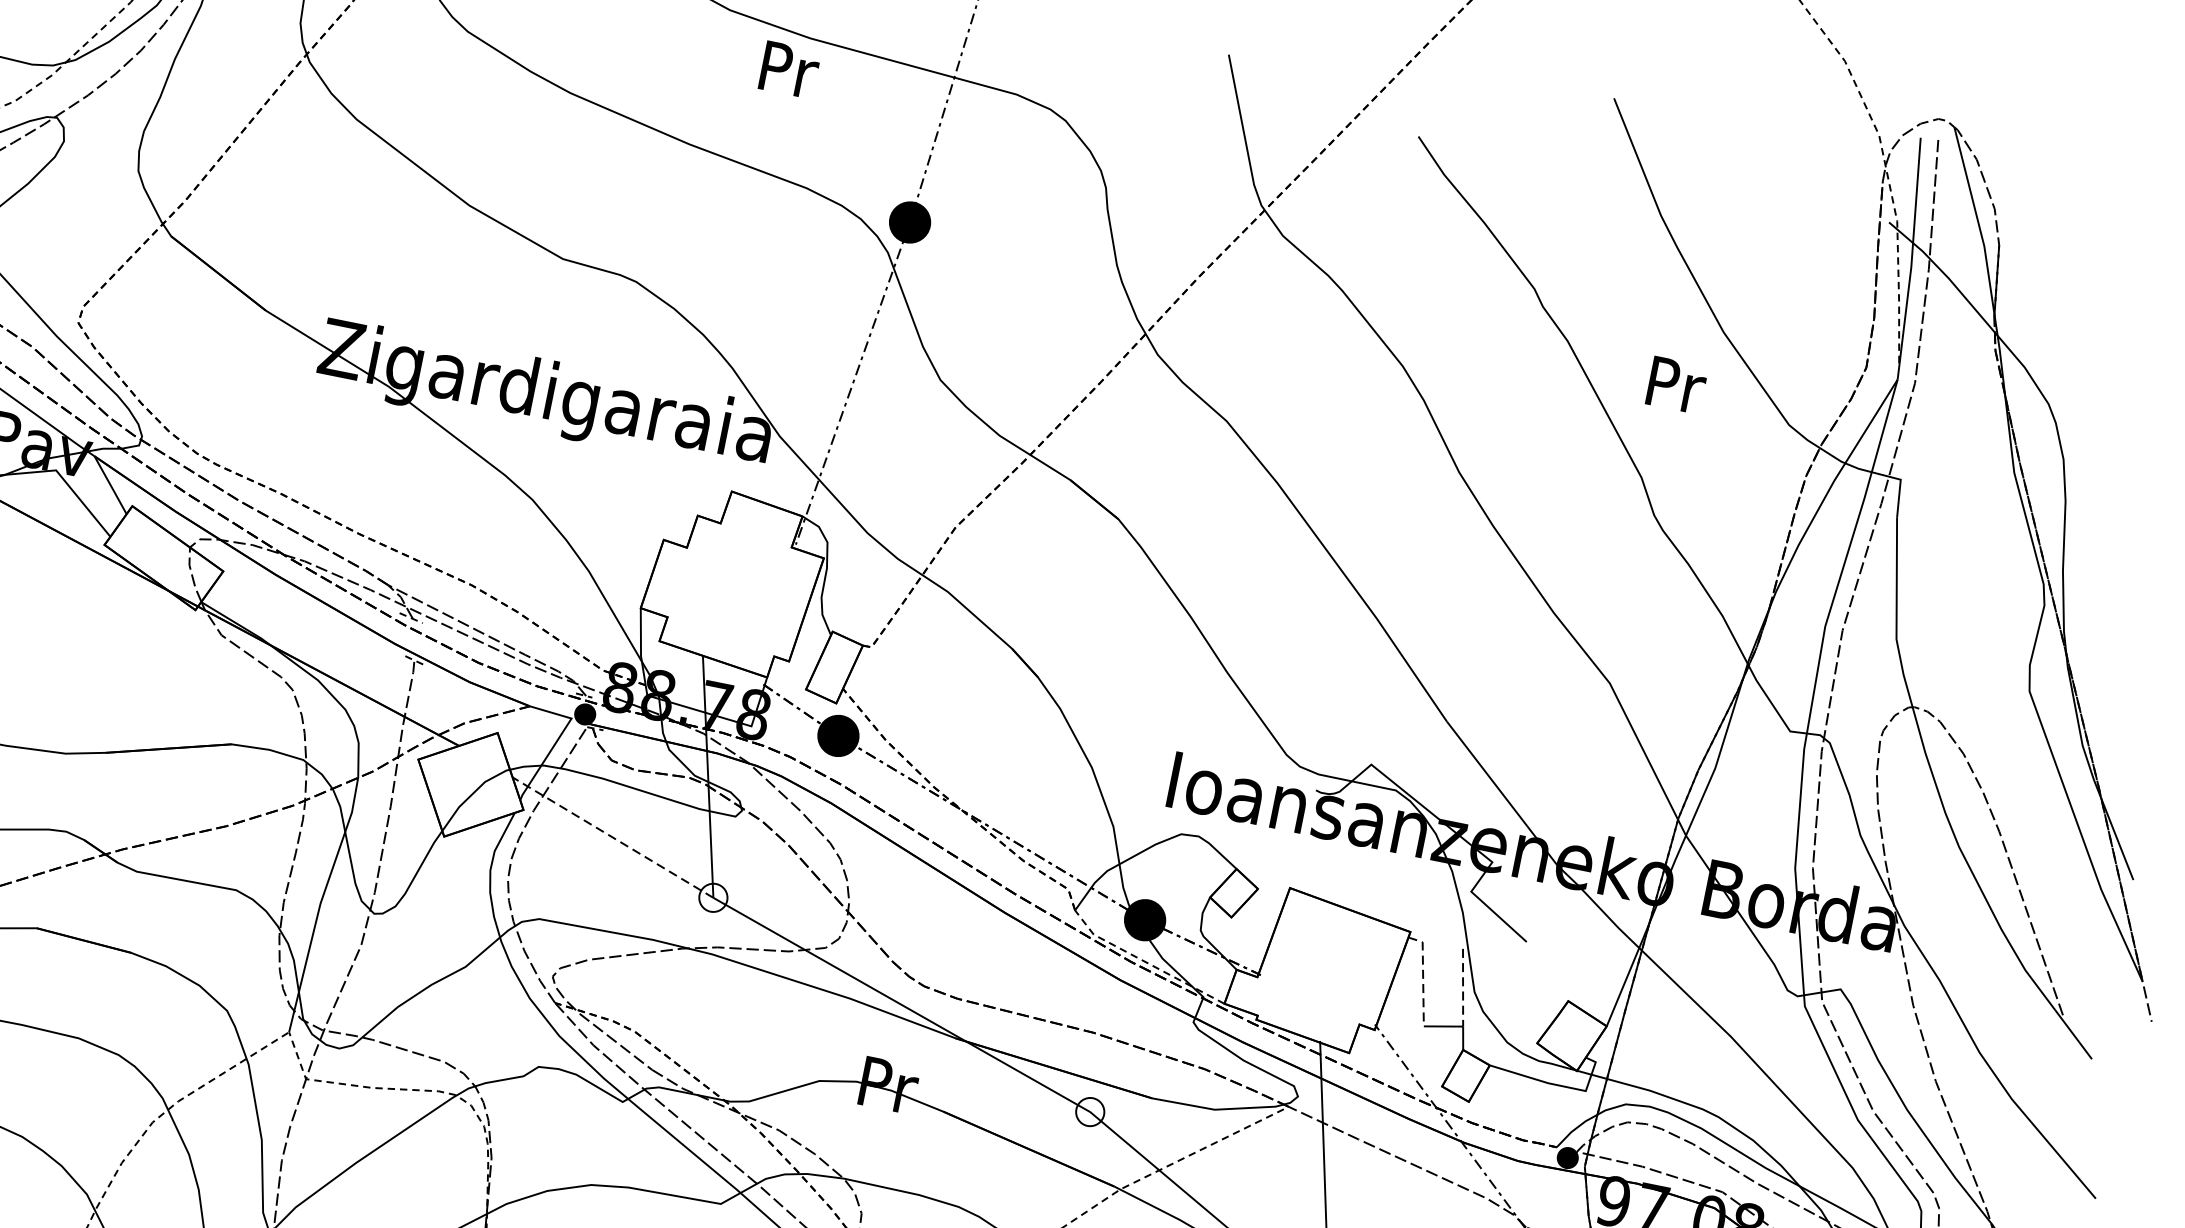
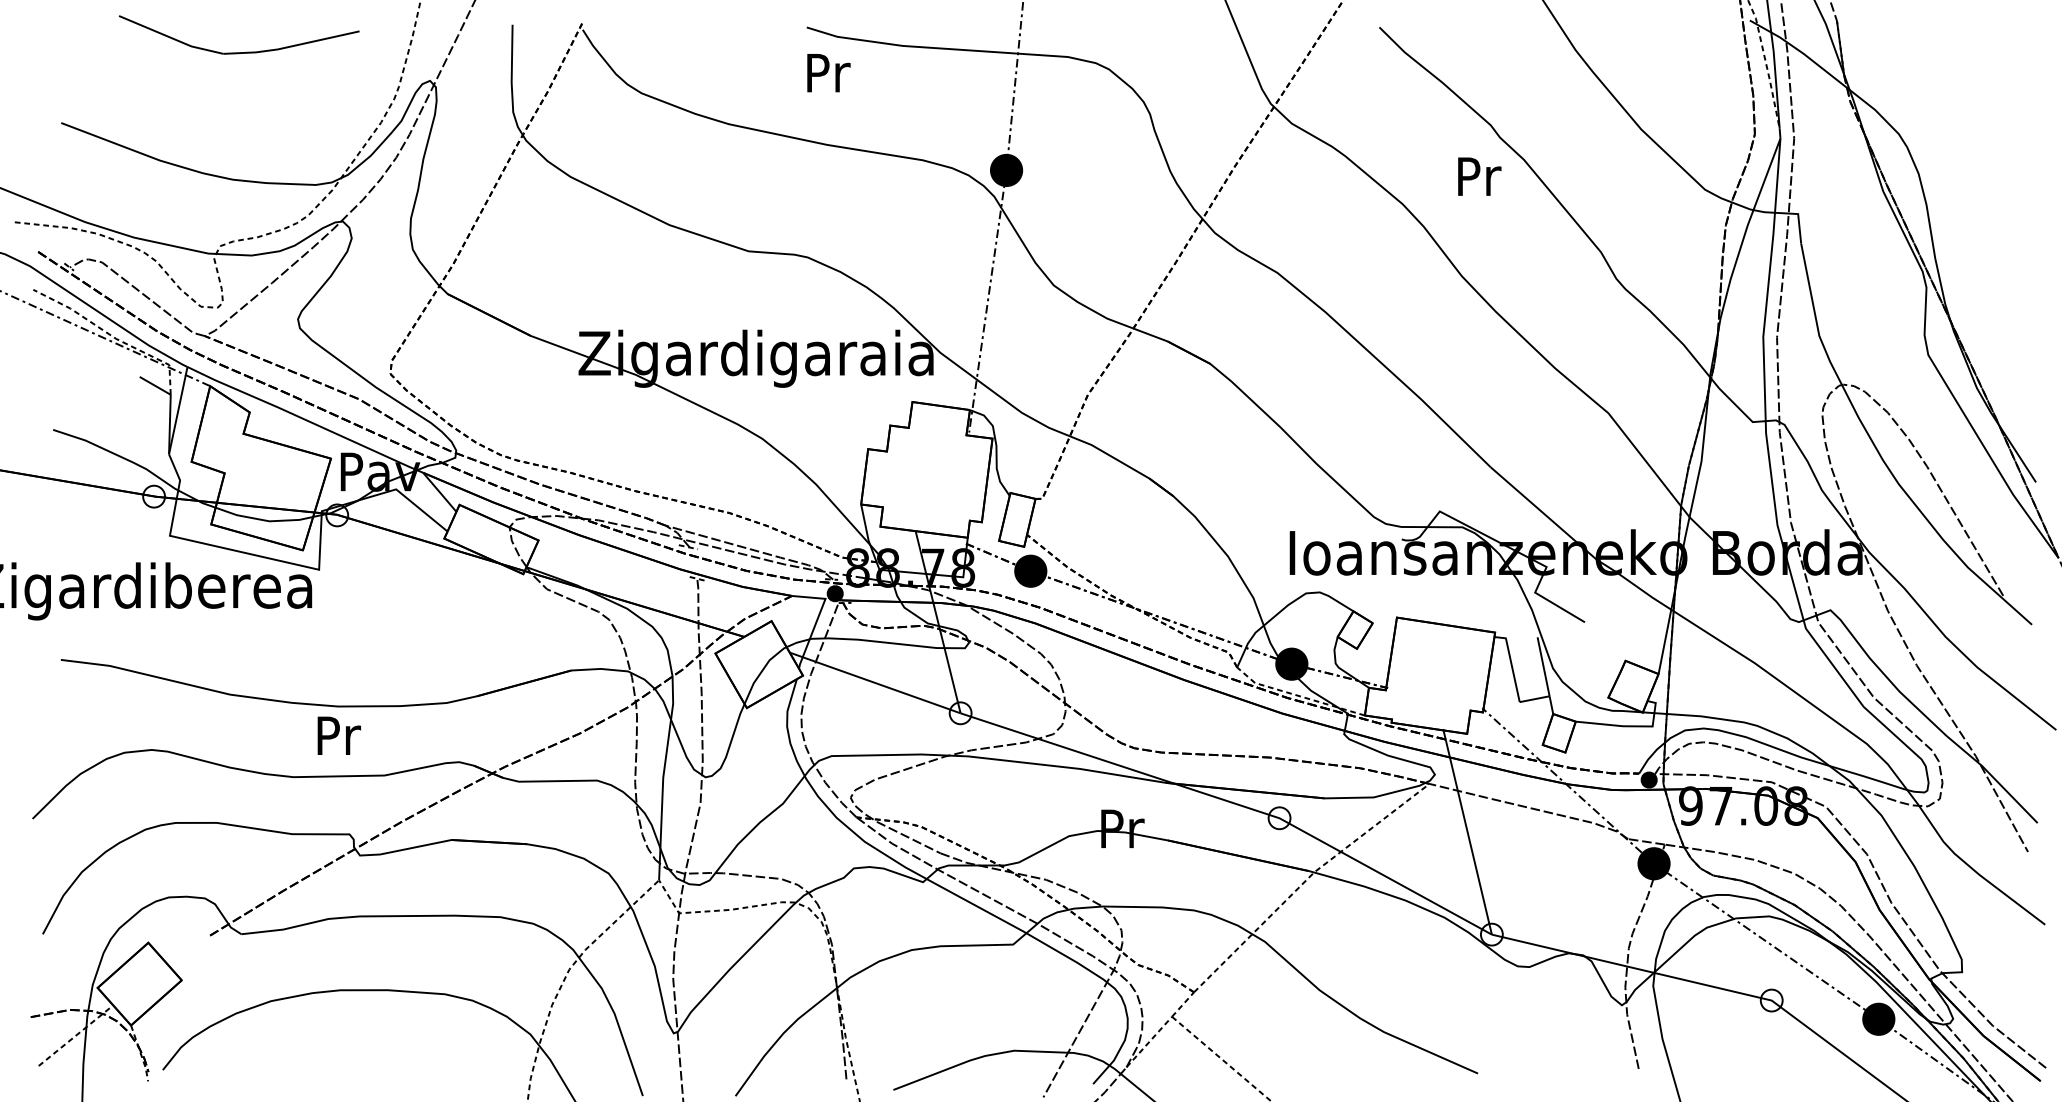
text: (789, 70) -> (828, 73), moved
text: (1676, 385) -> (1479, 176), moved
line: (613, 837) -> (875, 682), dashed -> solid
line: (1423, 976) -> (1511, 664), dashed -> solid
line: (1462, 988) -> (1543, 667), dashed -> solid

